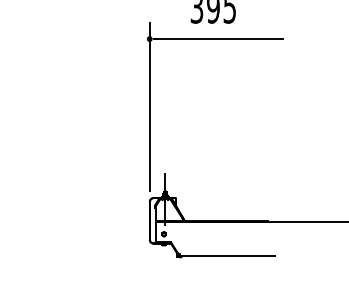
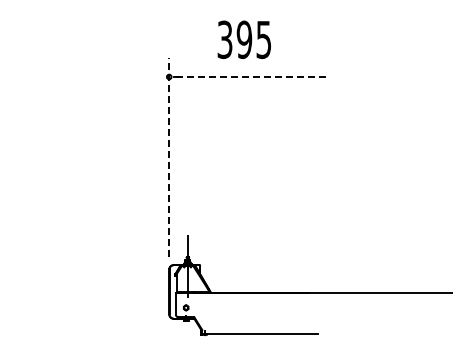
line: (218, 39) -> (250, 77), solid -> dashed
line: (150, 107) -> (169, 157), solid -> dashed

